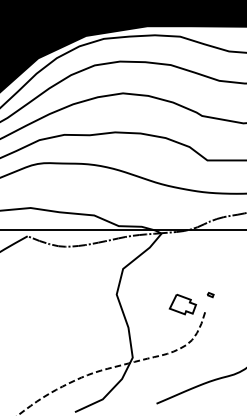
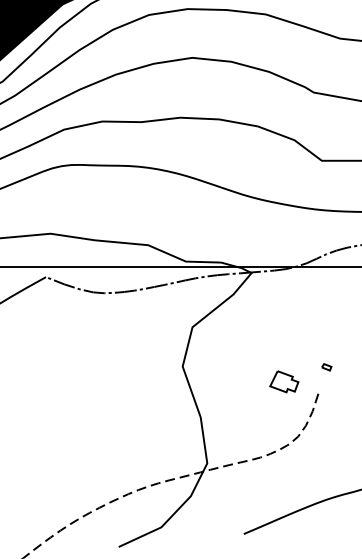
part: (182, 304) -> (283, 381), size x0.7

